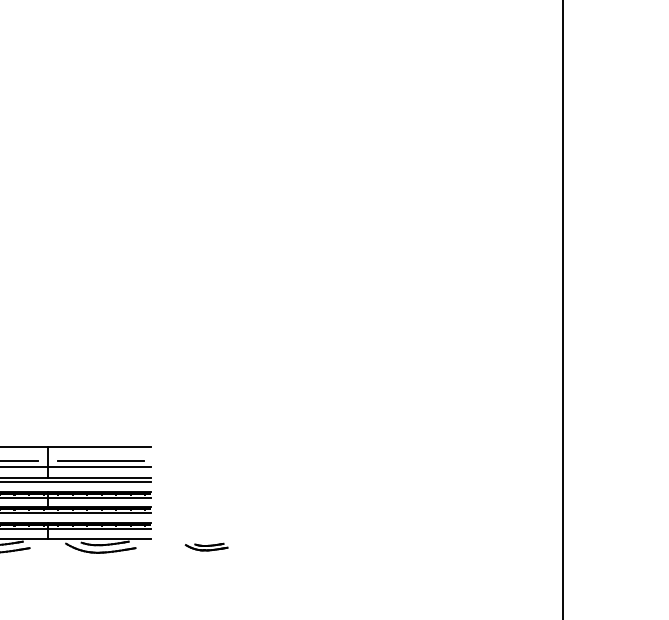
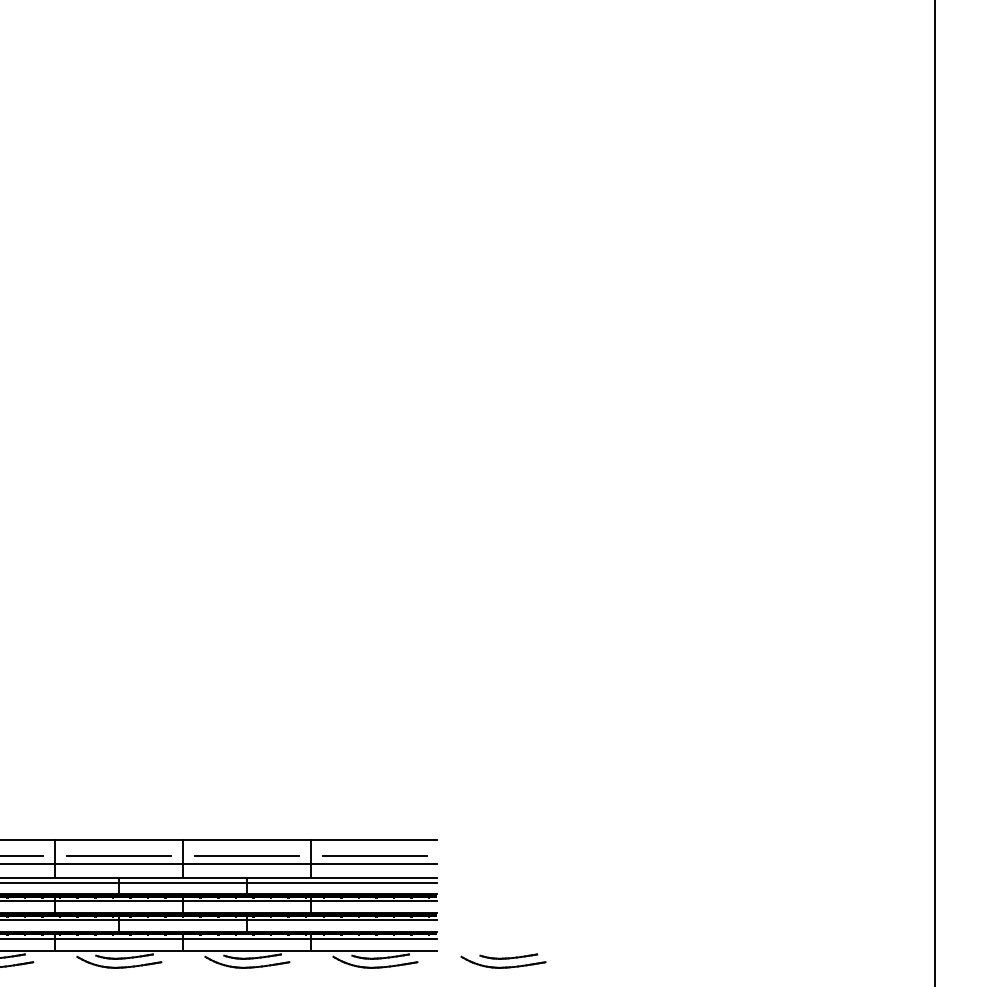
part: (206, 546) -> (503, 960), size x1.67

